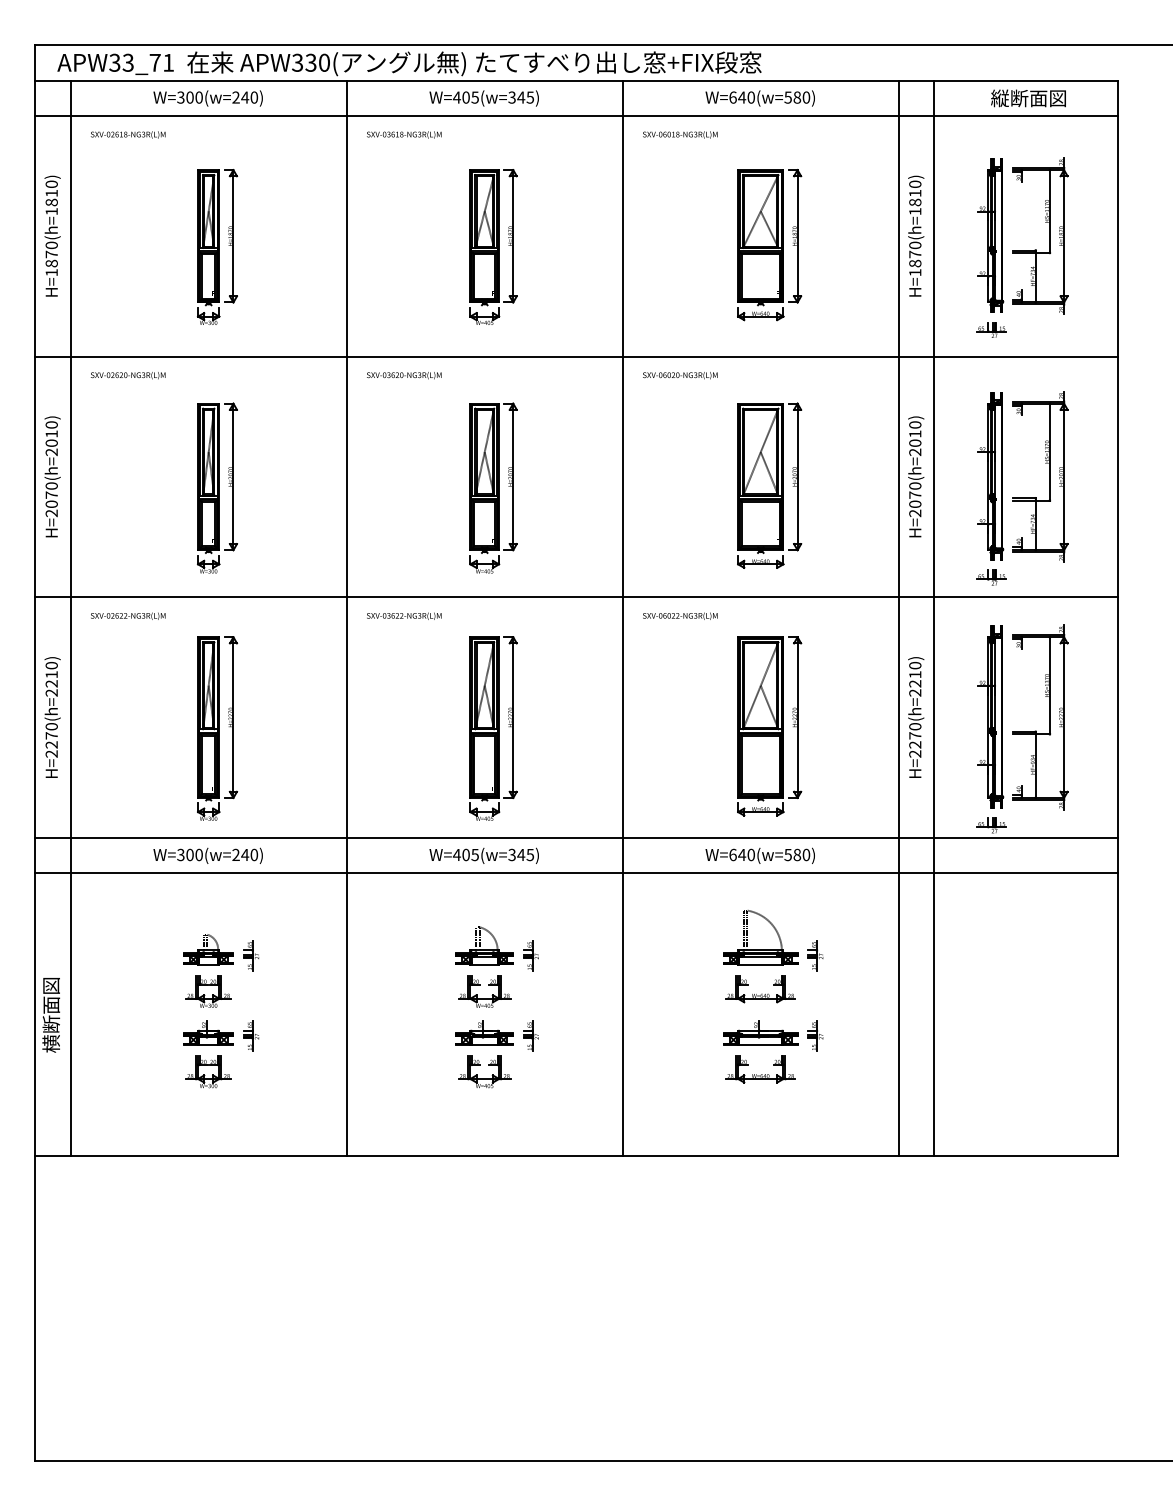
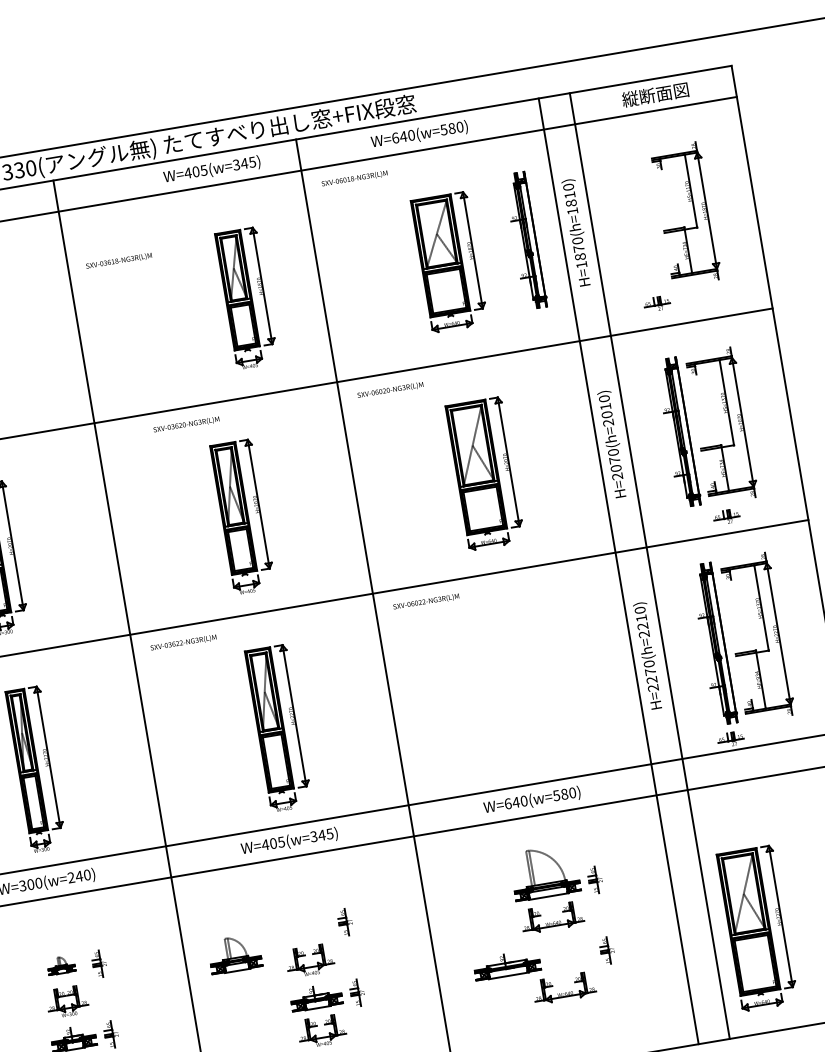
text: (483, 98) -> (211, 170), moved
text: (404, 134) -> (119, 260), moved
part: (990, 235) -> (525, 240), moved
part: (493, 246) -> (246, 297), moved
text: (404, 375) -> (186, 424), moved
part: (991, 577) -> (726, 516), moved
part: (769, 726) -> (757, 928), moved
part: (484, 945) -> (234, 953), moved
part: (208, 949) -> (61, 964), size x0.6
part: (760, 1032) -> (506, 964), moved

